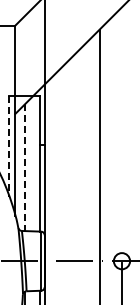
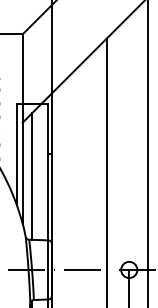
line: (9, 146) -> (16, 155), dashed -> solid
line: (25, 168) -> (32, 177), dashed -> solid

